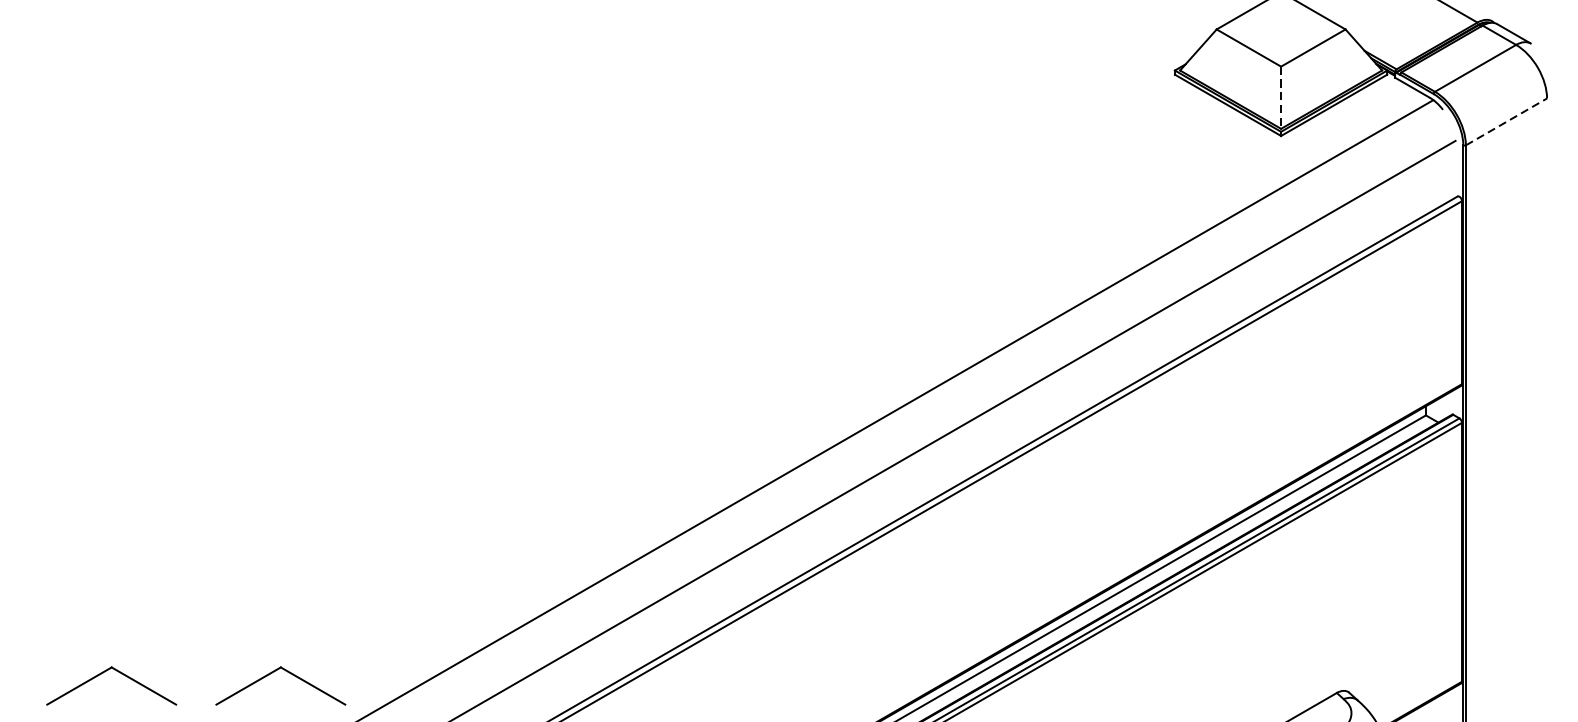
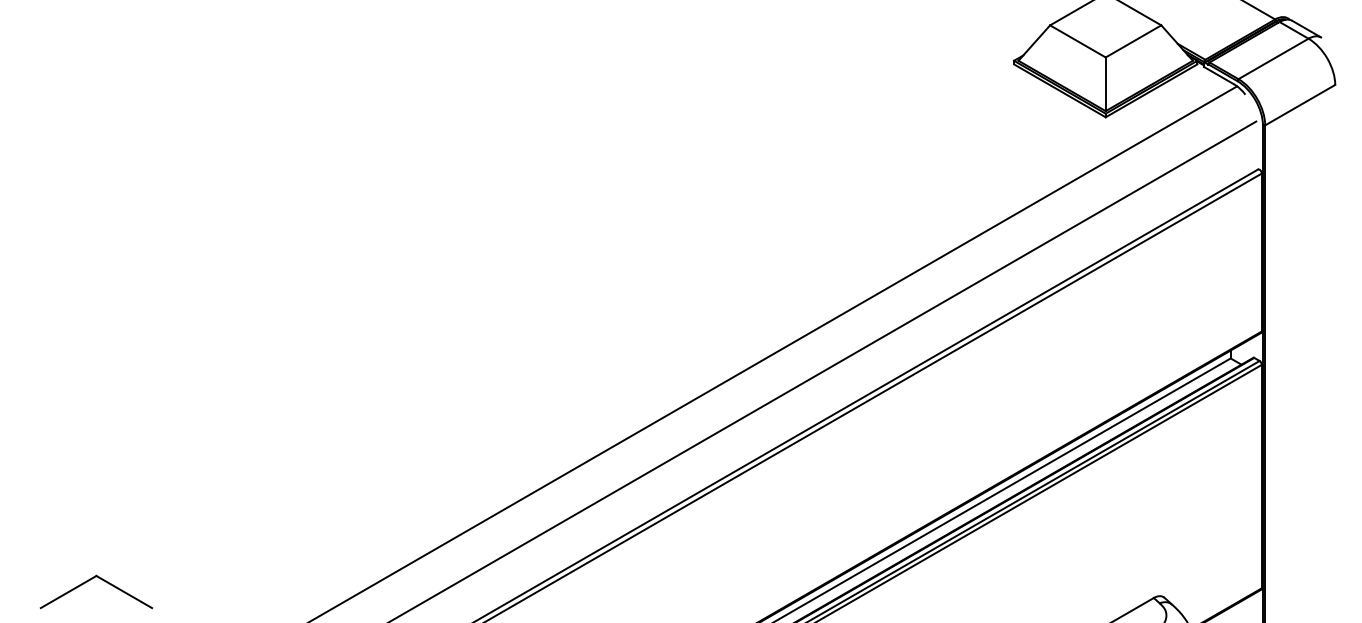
line: (1280, 97) -> (1105, 84), dashed -> solid
line: (1506, 121) -> (1300, 104), dashed -> solid
part: (272, 673) -> (235, 581), removed

